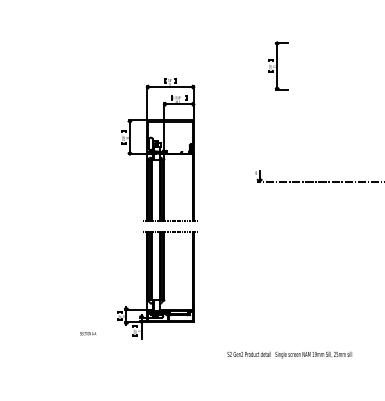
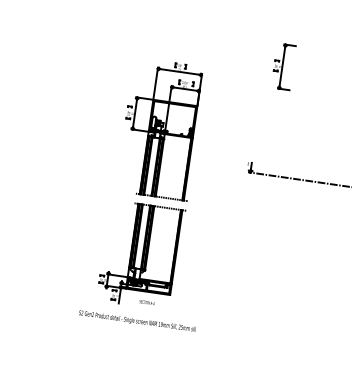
text: (88, 333) -> (147, 302), moved
text: (289, 354) -> (137, 321), moved

